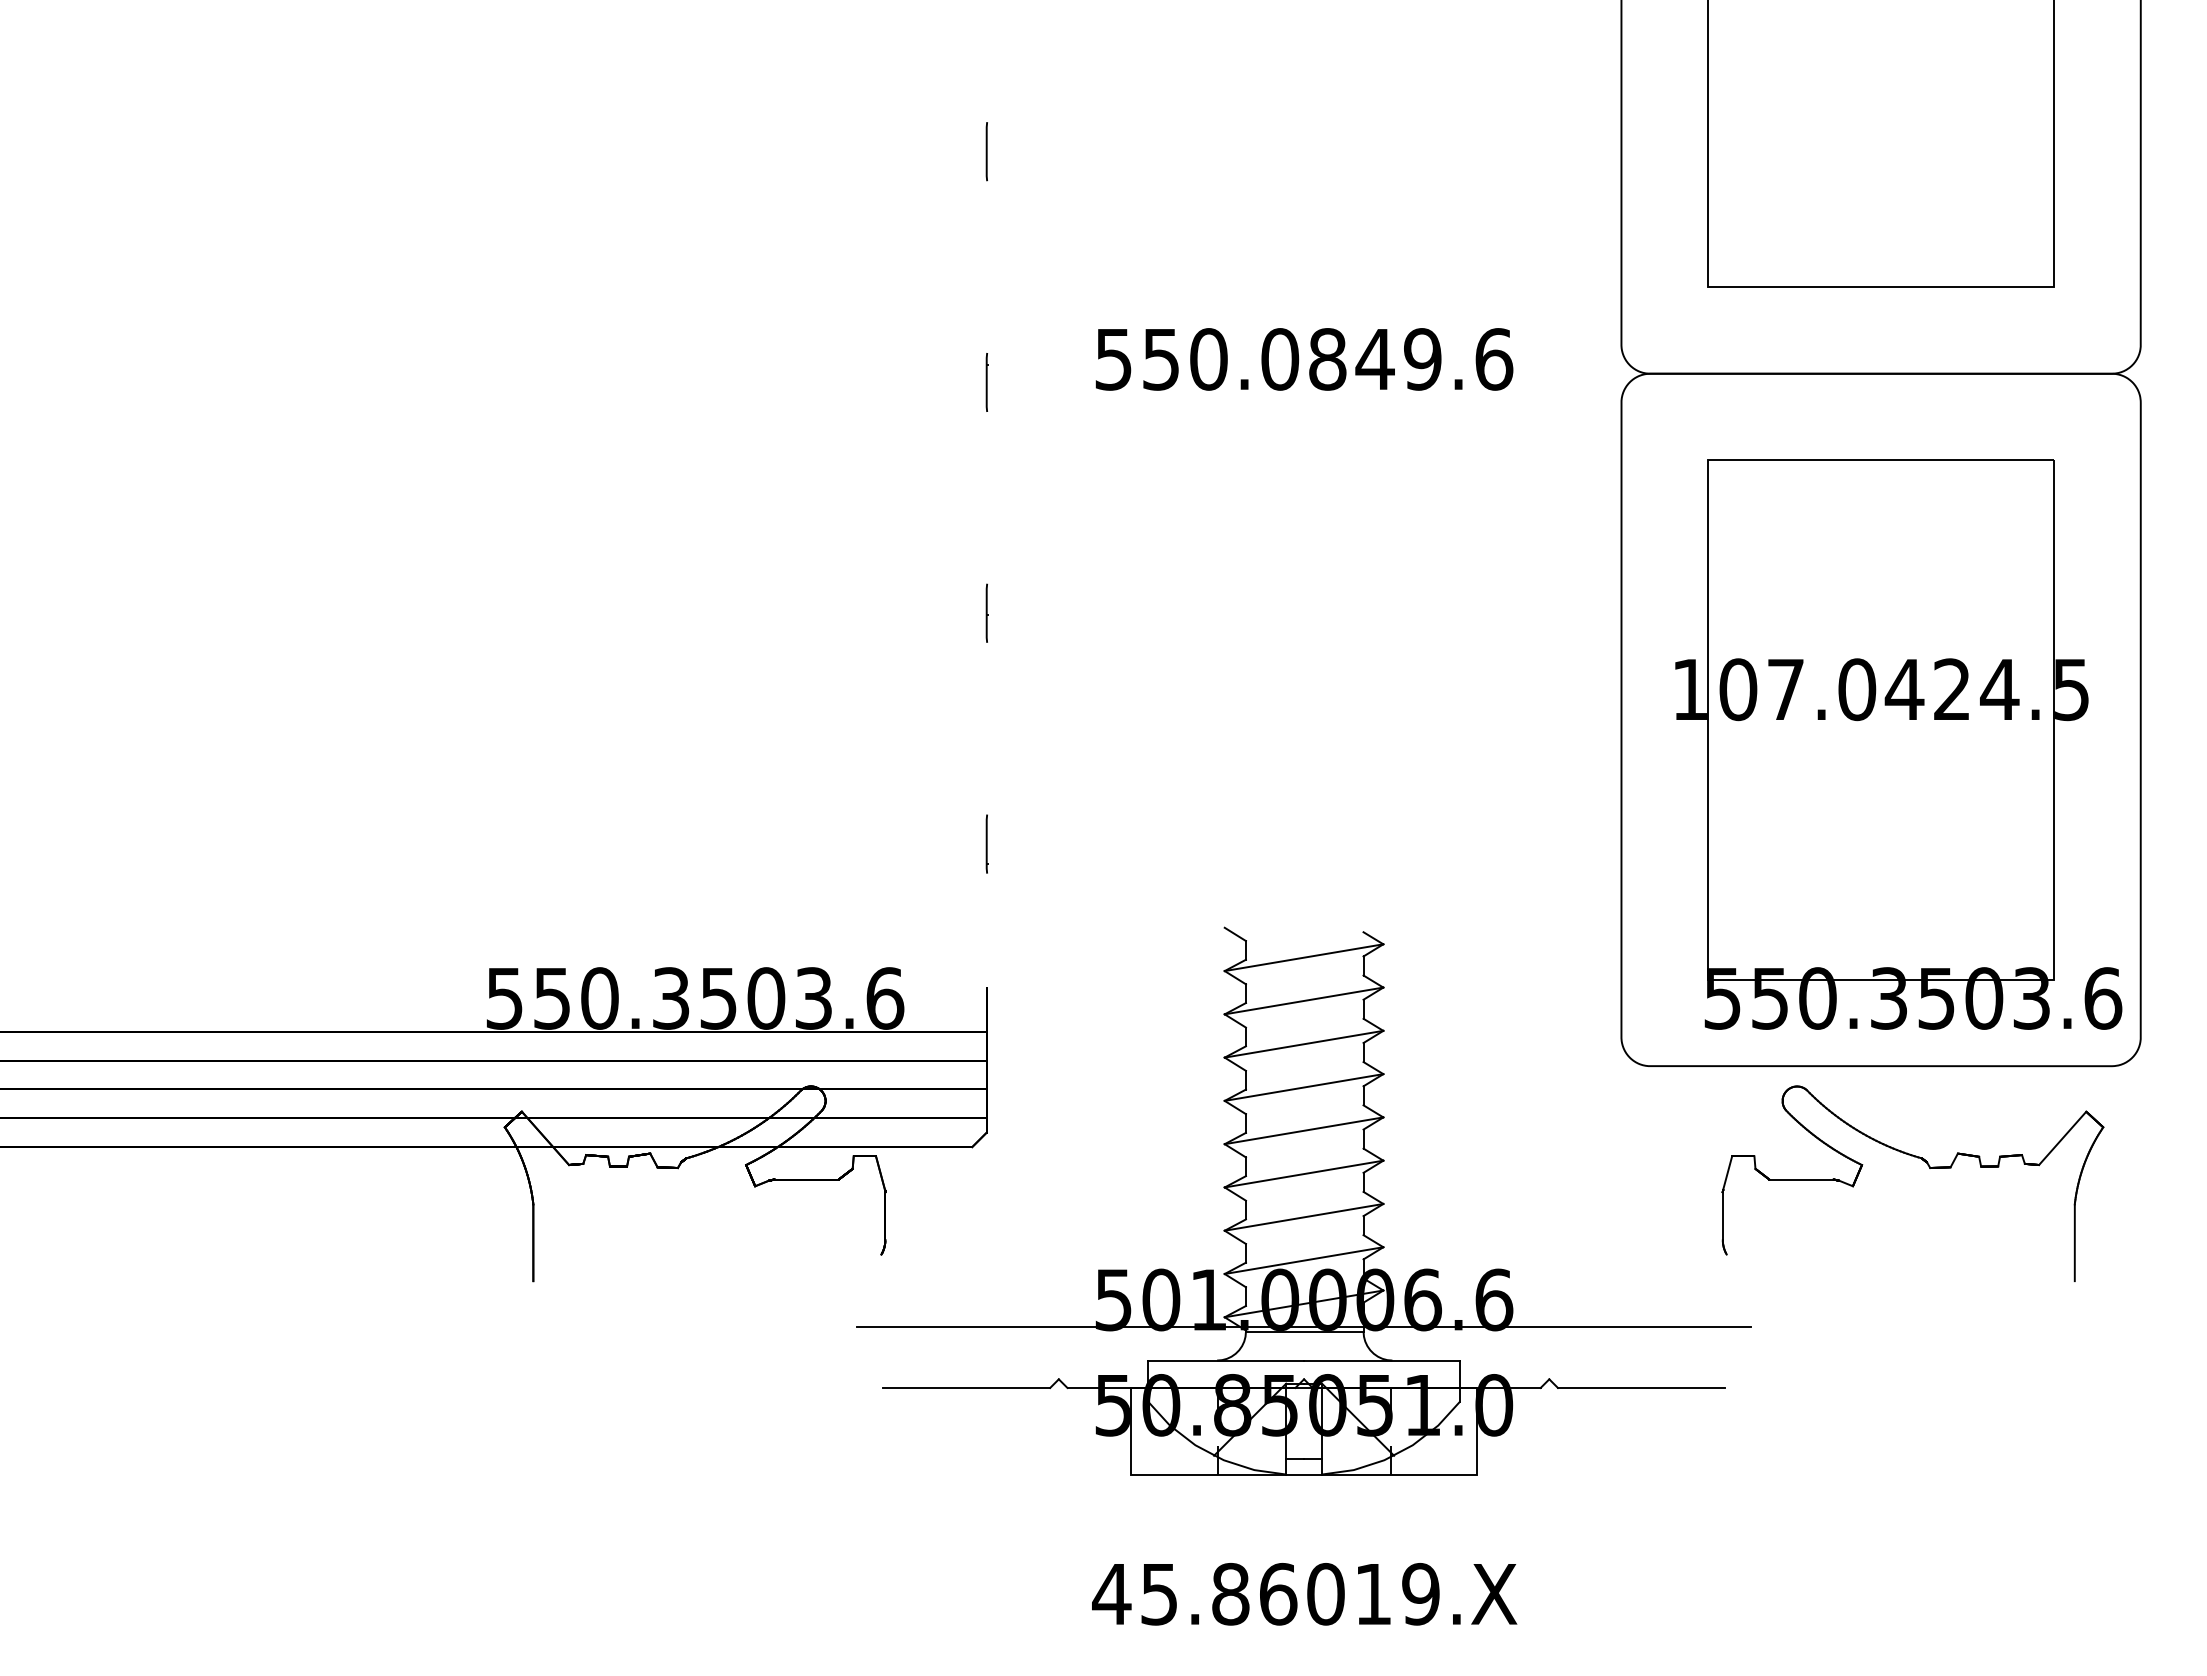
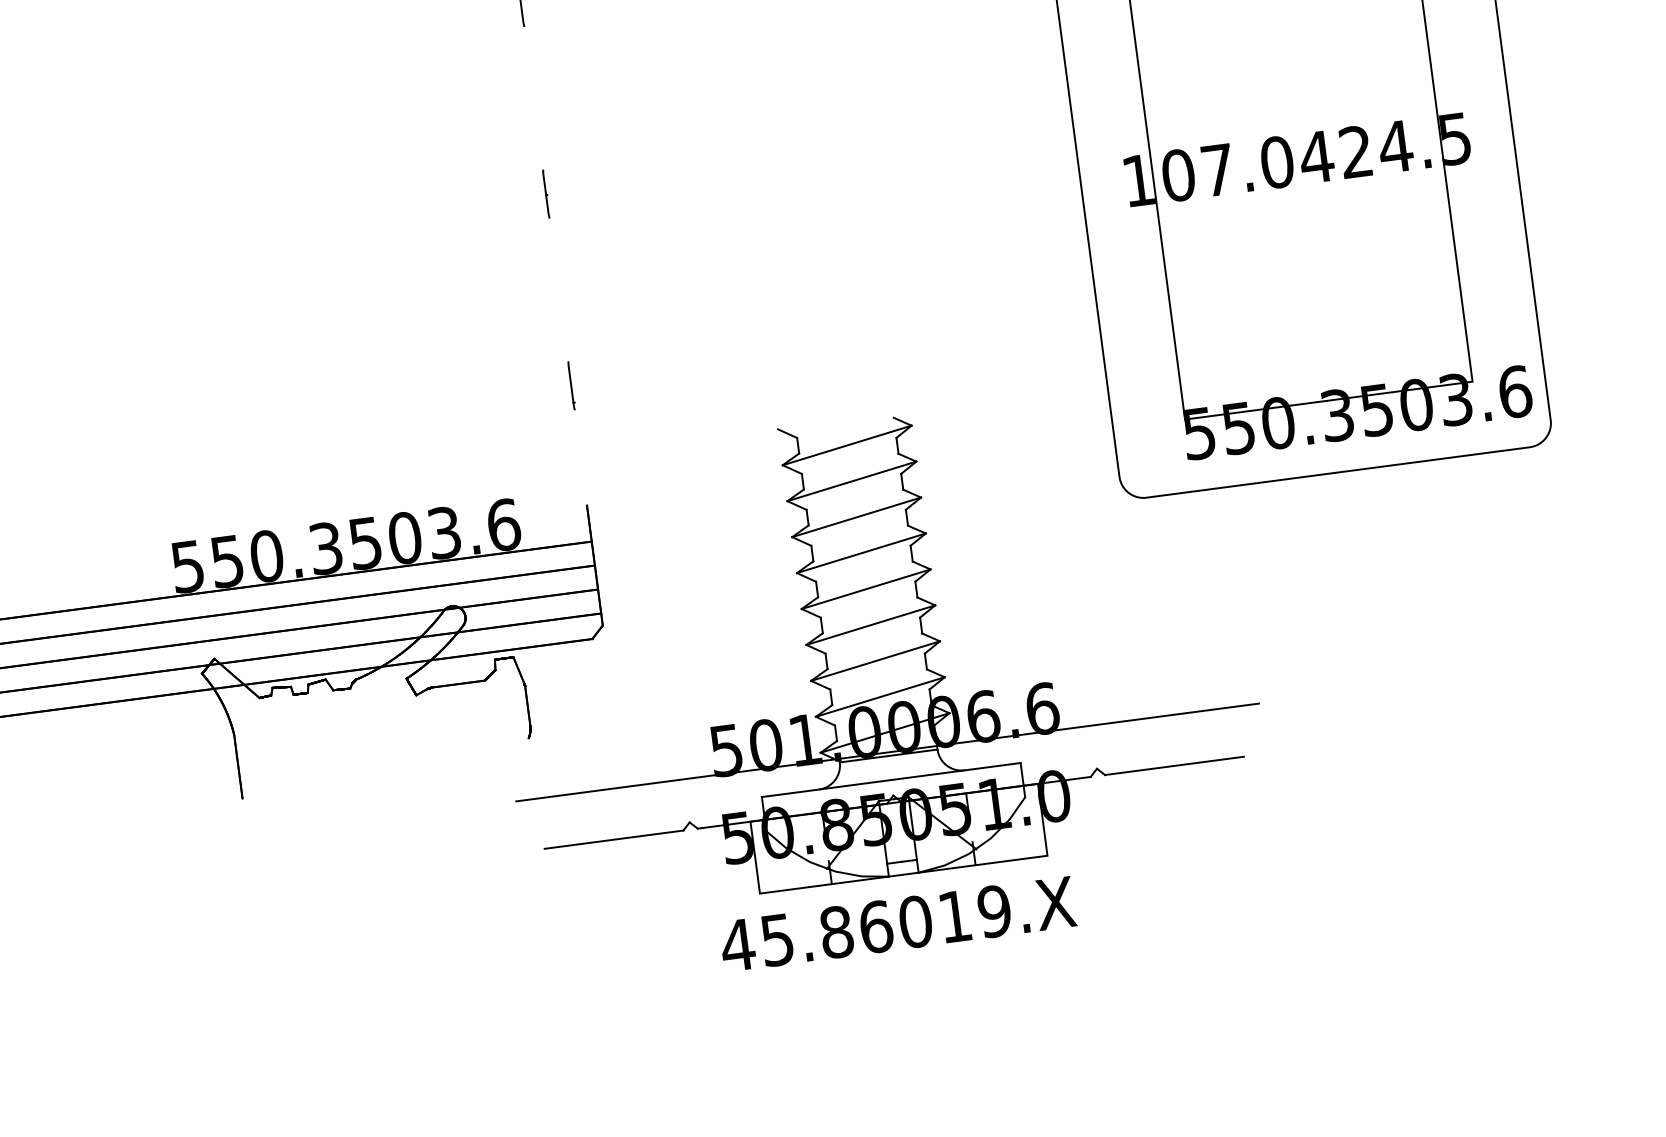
part: (1928, 1167) -> (1388, 551), removed
text: (1304, 1594) -> (897, 924), moved

